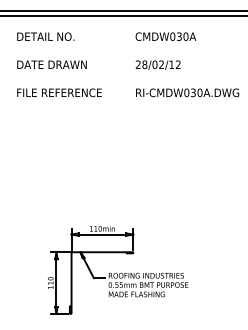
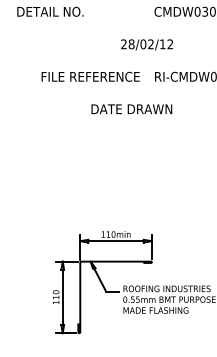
text: (51, 64) -> (131, 108), moved
text: (157, 64) -> (146, 44), moved
text: (59, 92) -> (90, 76), moved

